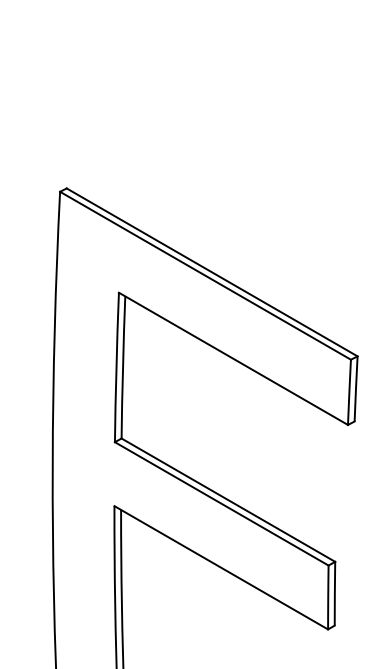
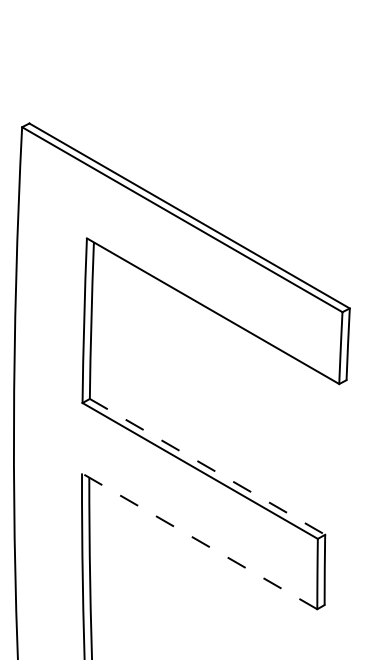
line: (228, 500) -> (207, 467), solid -> dashed
line: (220, 567) -> (198, 541), solid -> dashed

